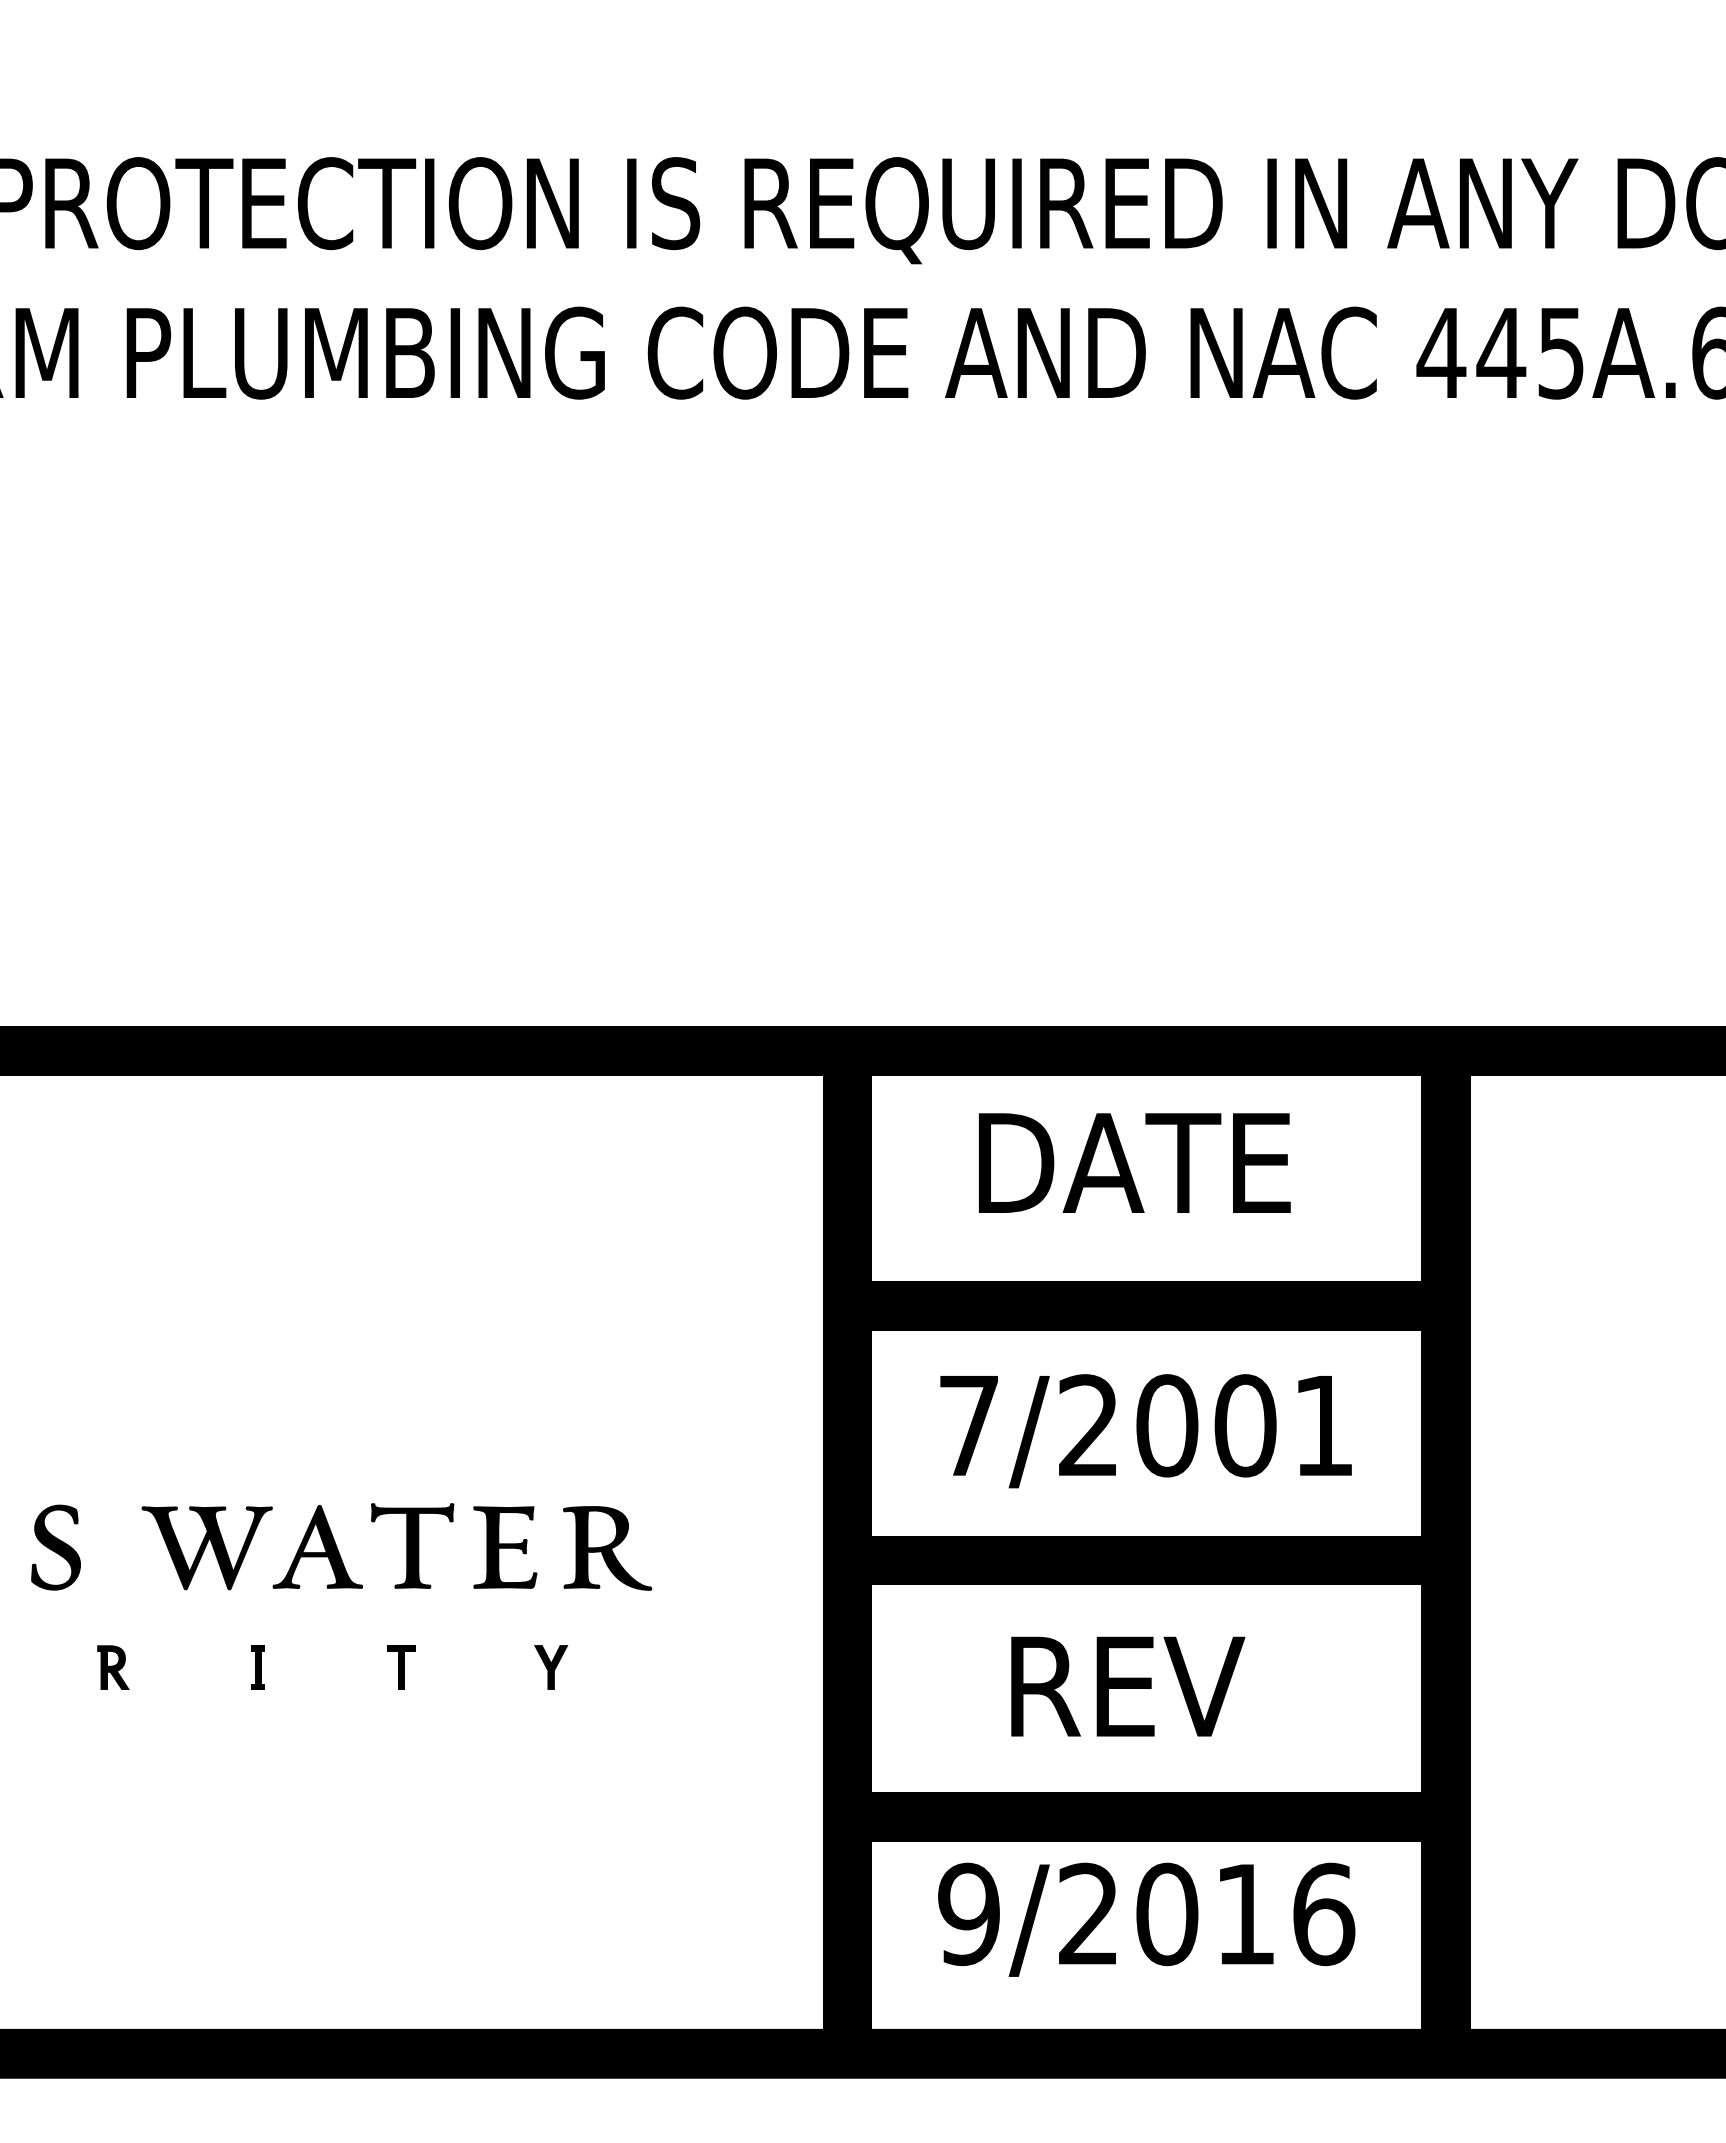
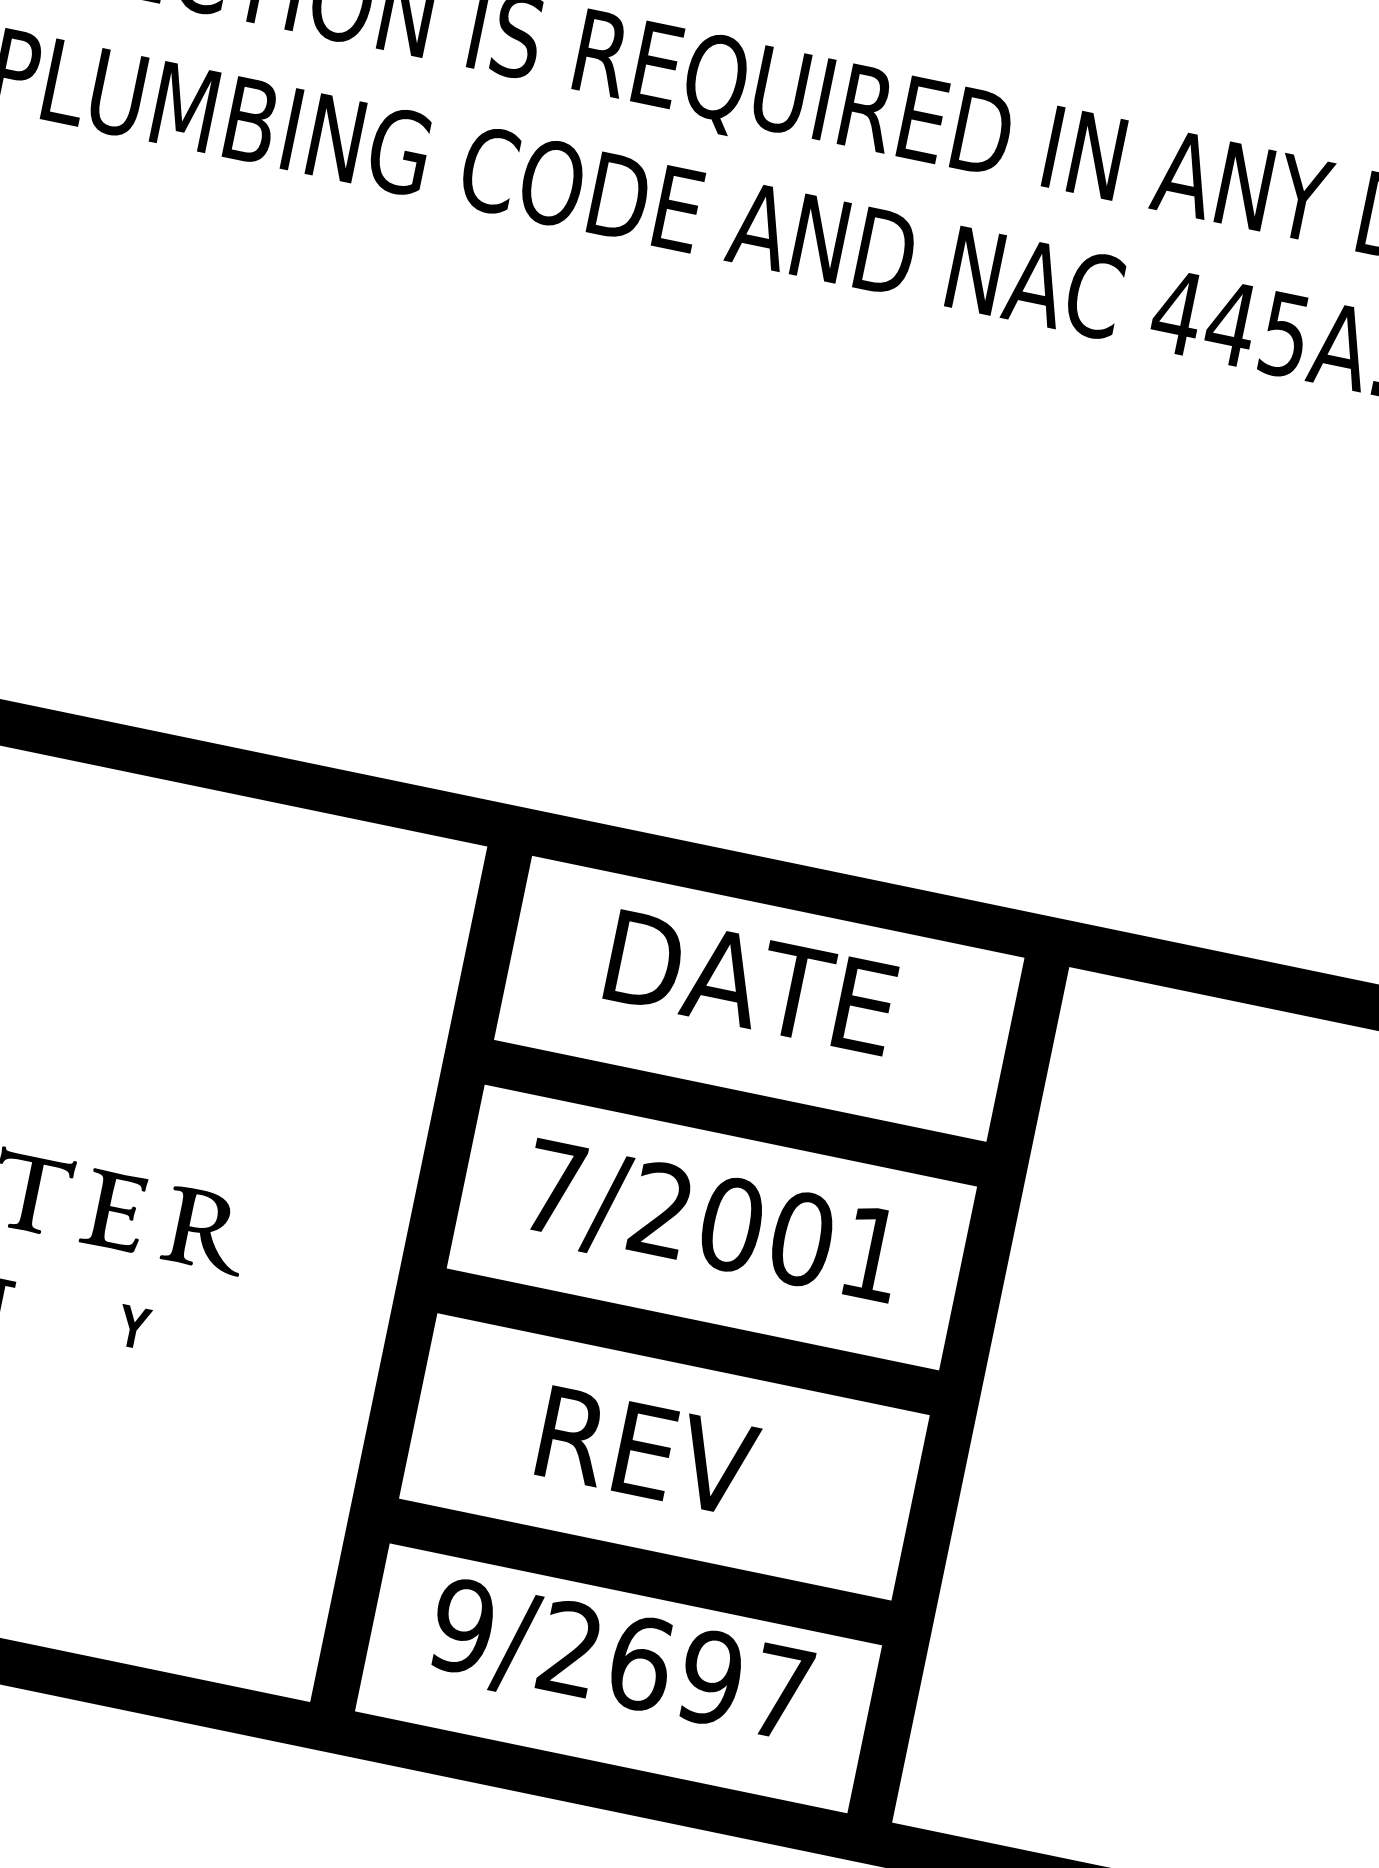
text: (1245, 1914) -> (711, 1678), 9/2016 -> 9/2697

